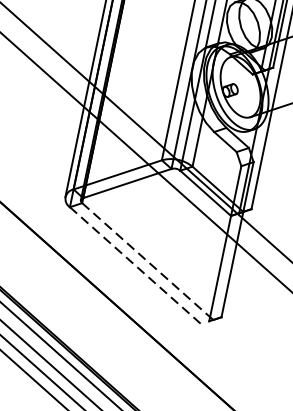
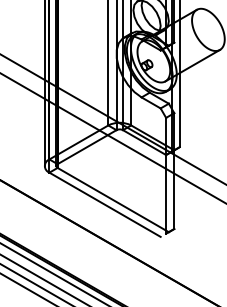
line: (147, 262) -> (113, 200), dashed -> solid
line: (135, 266) -> (105, 205), dashed -> solid

